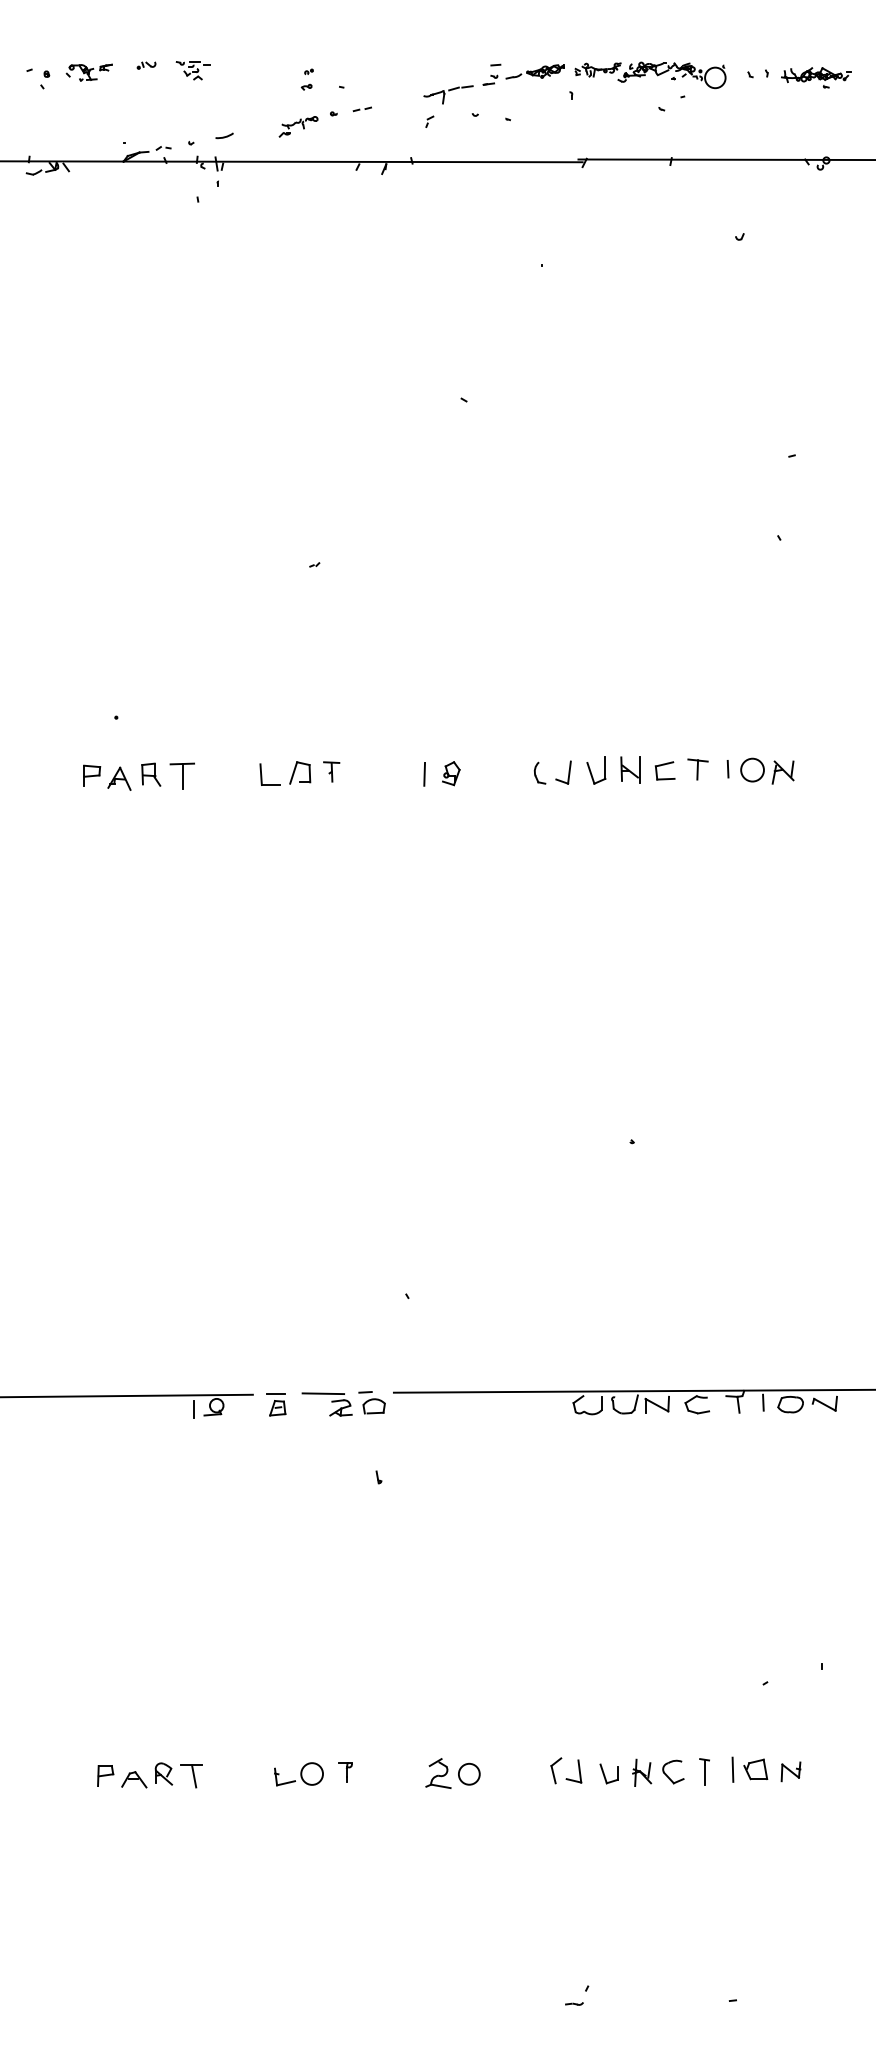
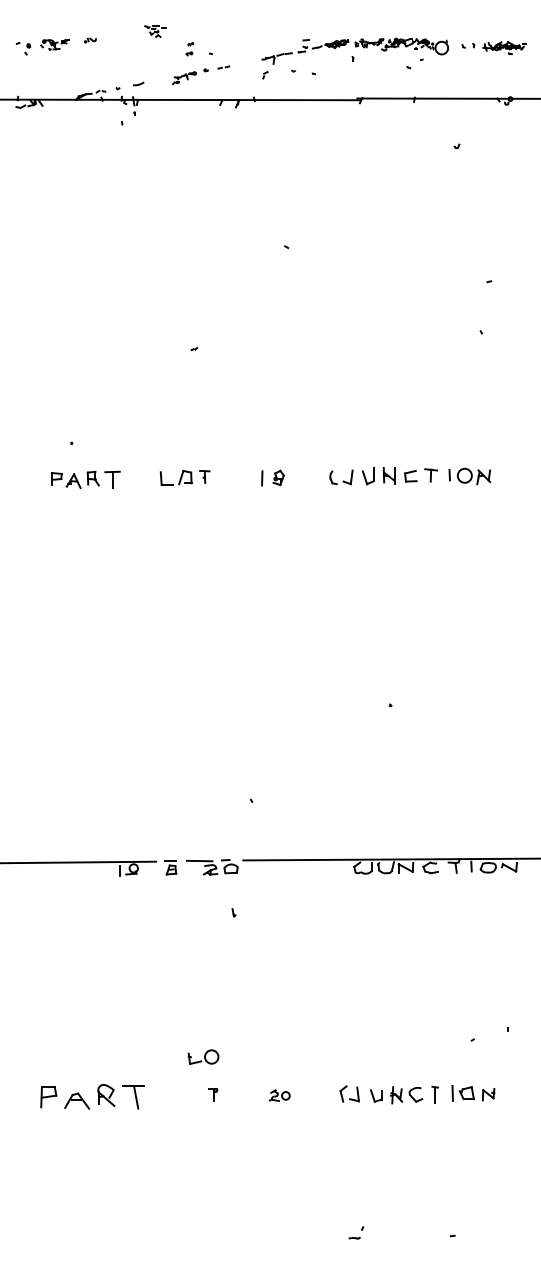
part: (193, 70) -> (155, 31), moved
part: (298, 1773) -> (203, 1056), moved
part: (452, 1773) -> (279, 1095), size x0.6
part: (149, 1774) -> (92, 1096), size x1.6

